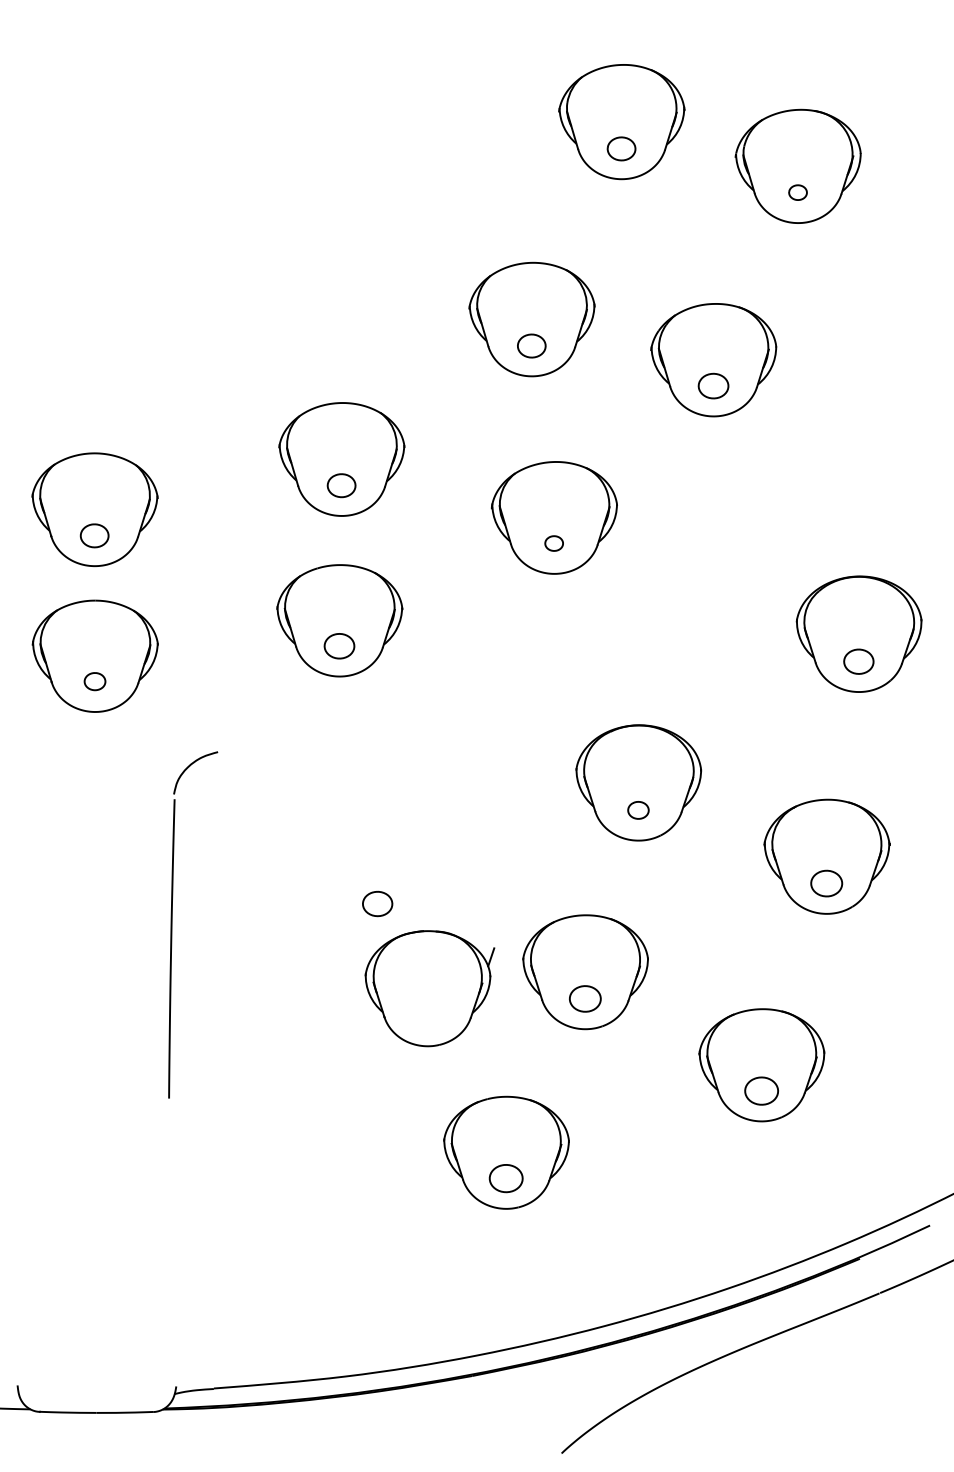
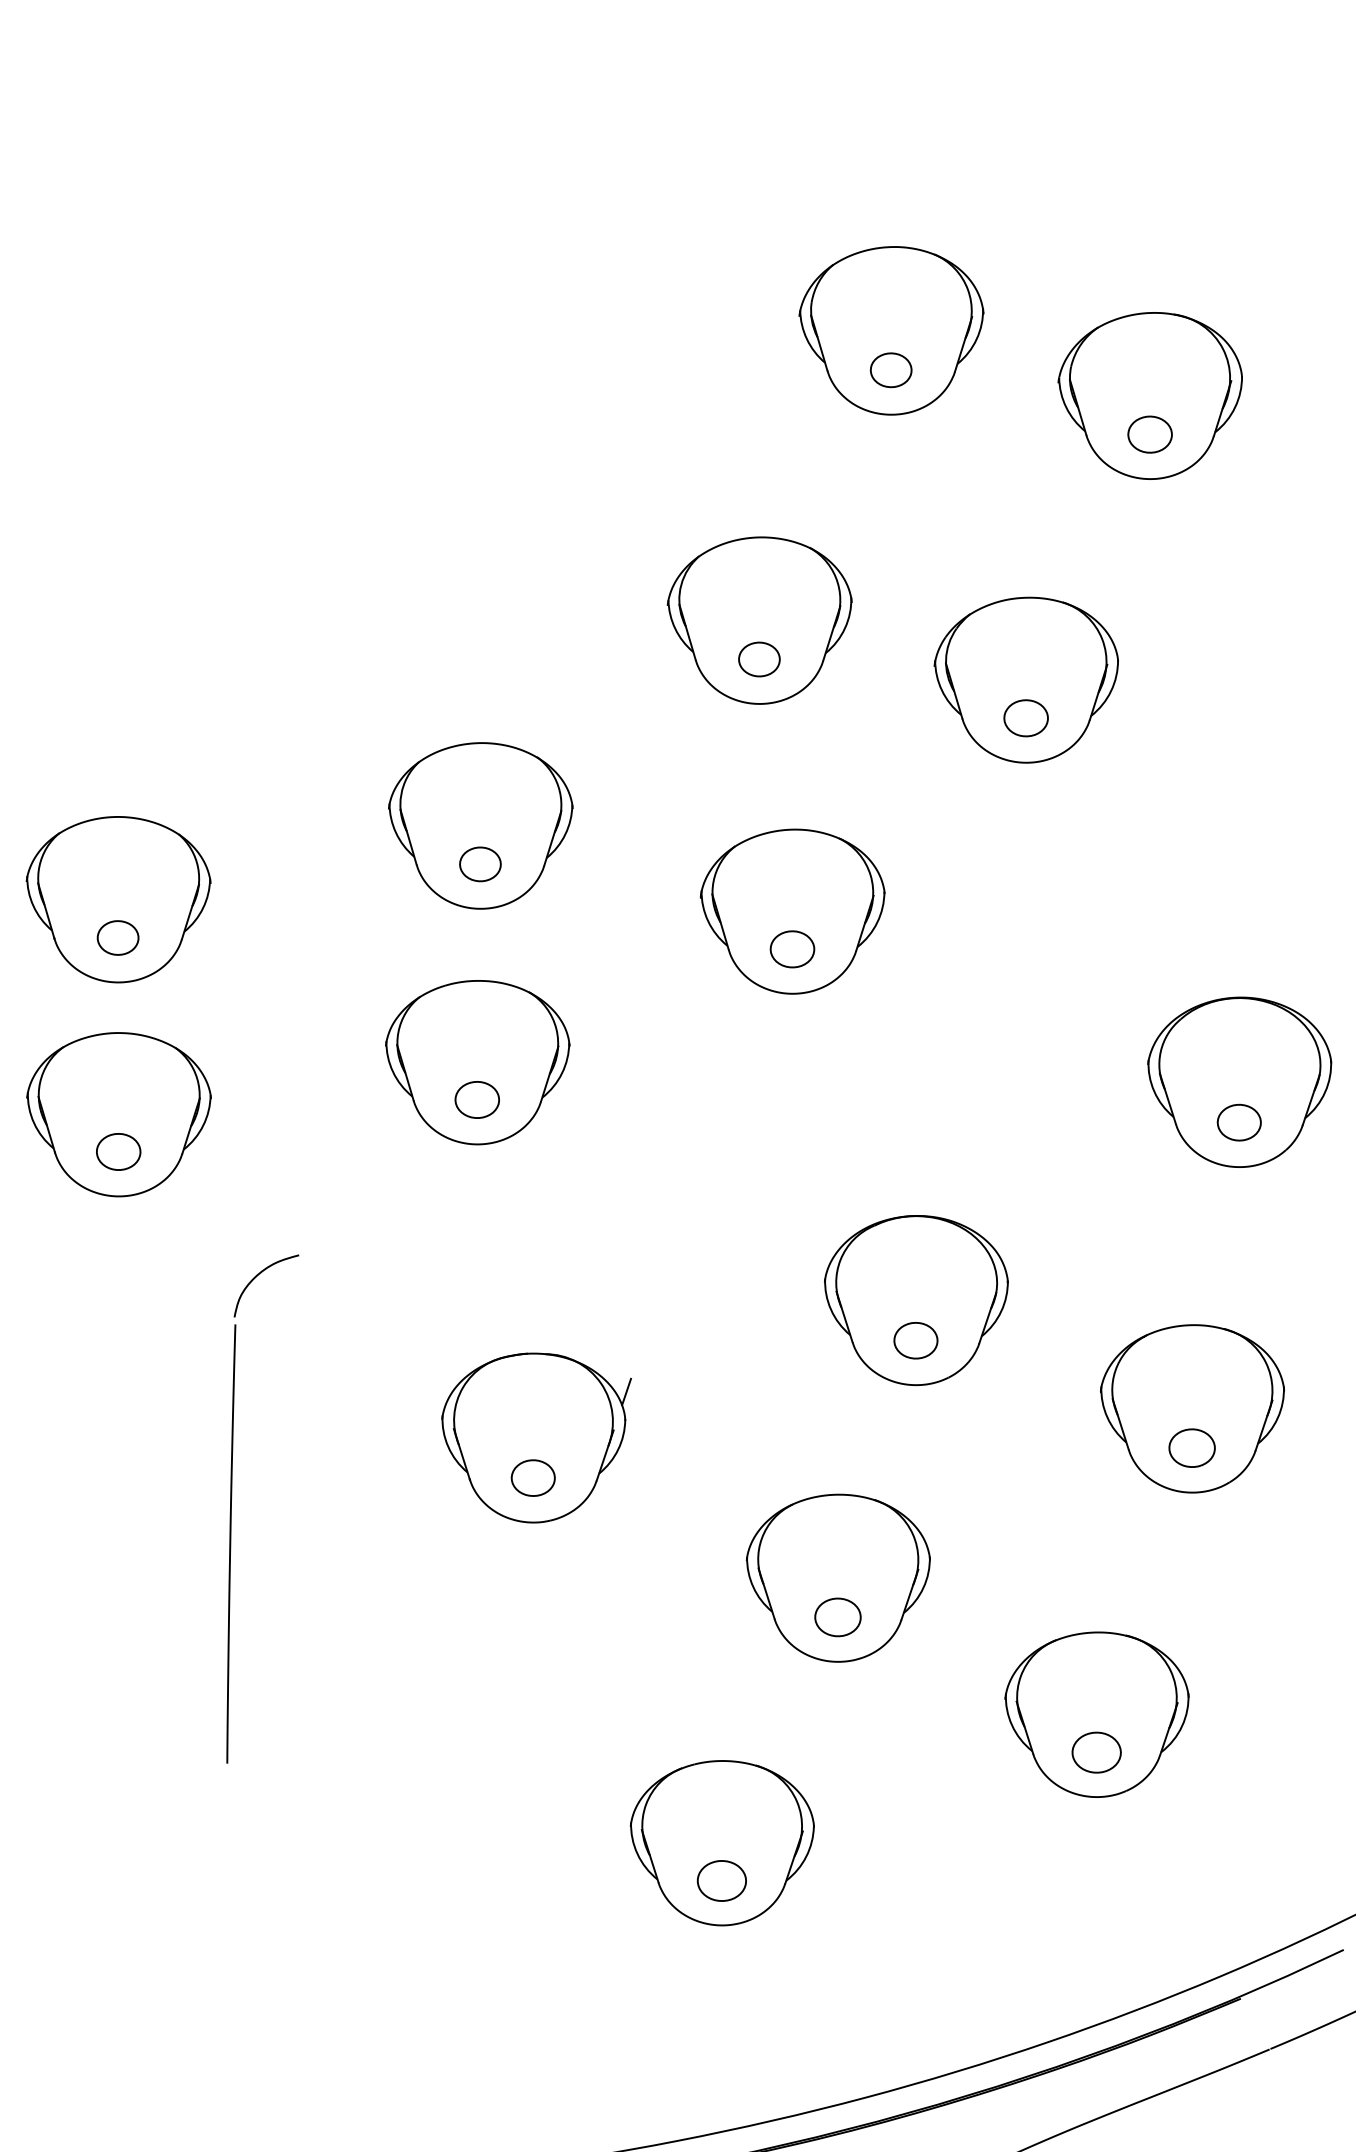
part: (797, 192) -> (1149, 434), size x1.67
part: (553, 543) -> (791, 949), size x1.67
part: (94, 681) -> (117, 1151), size x1.43
part: (638, 810) -> (916, 1340), size x1.43
part: (429, 988) -> (536, 1437), moved

